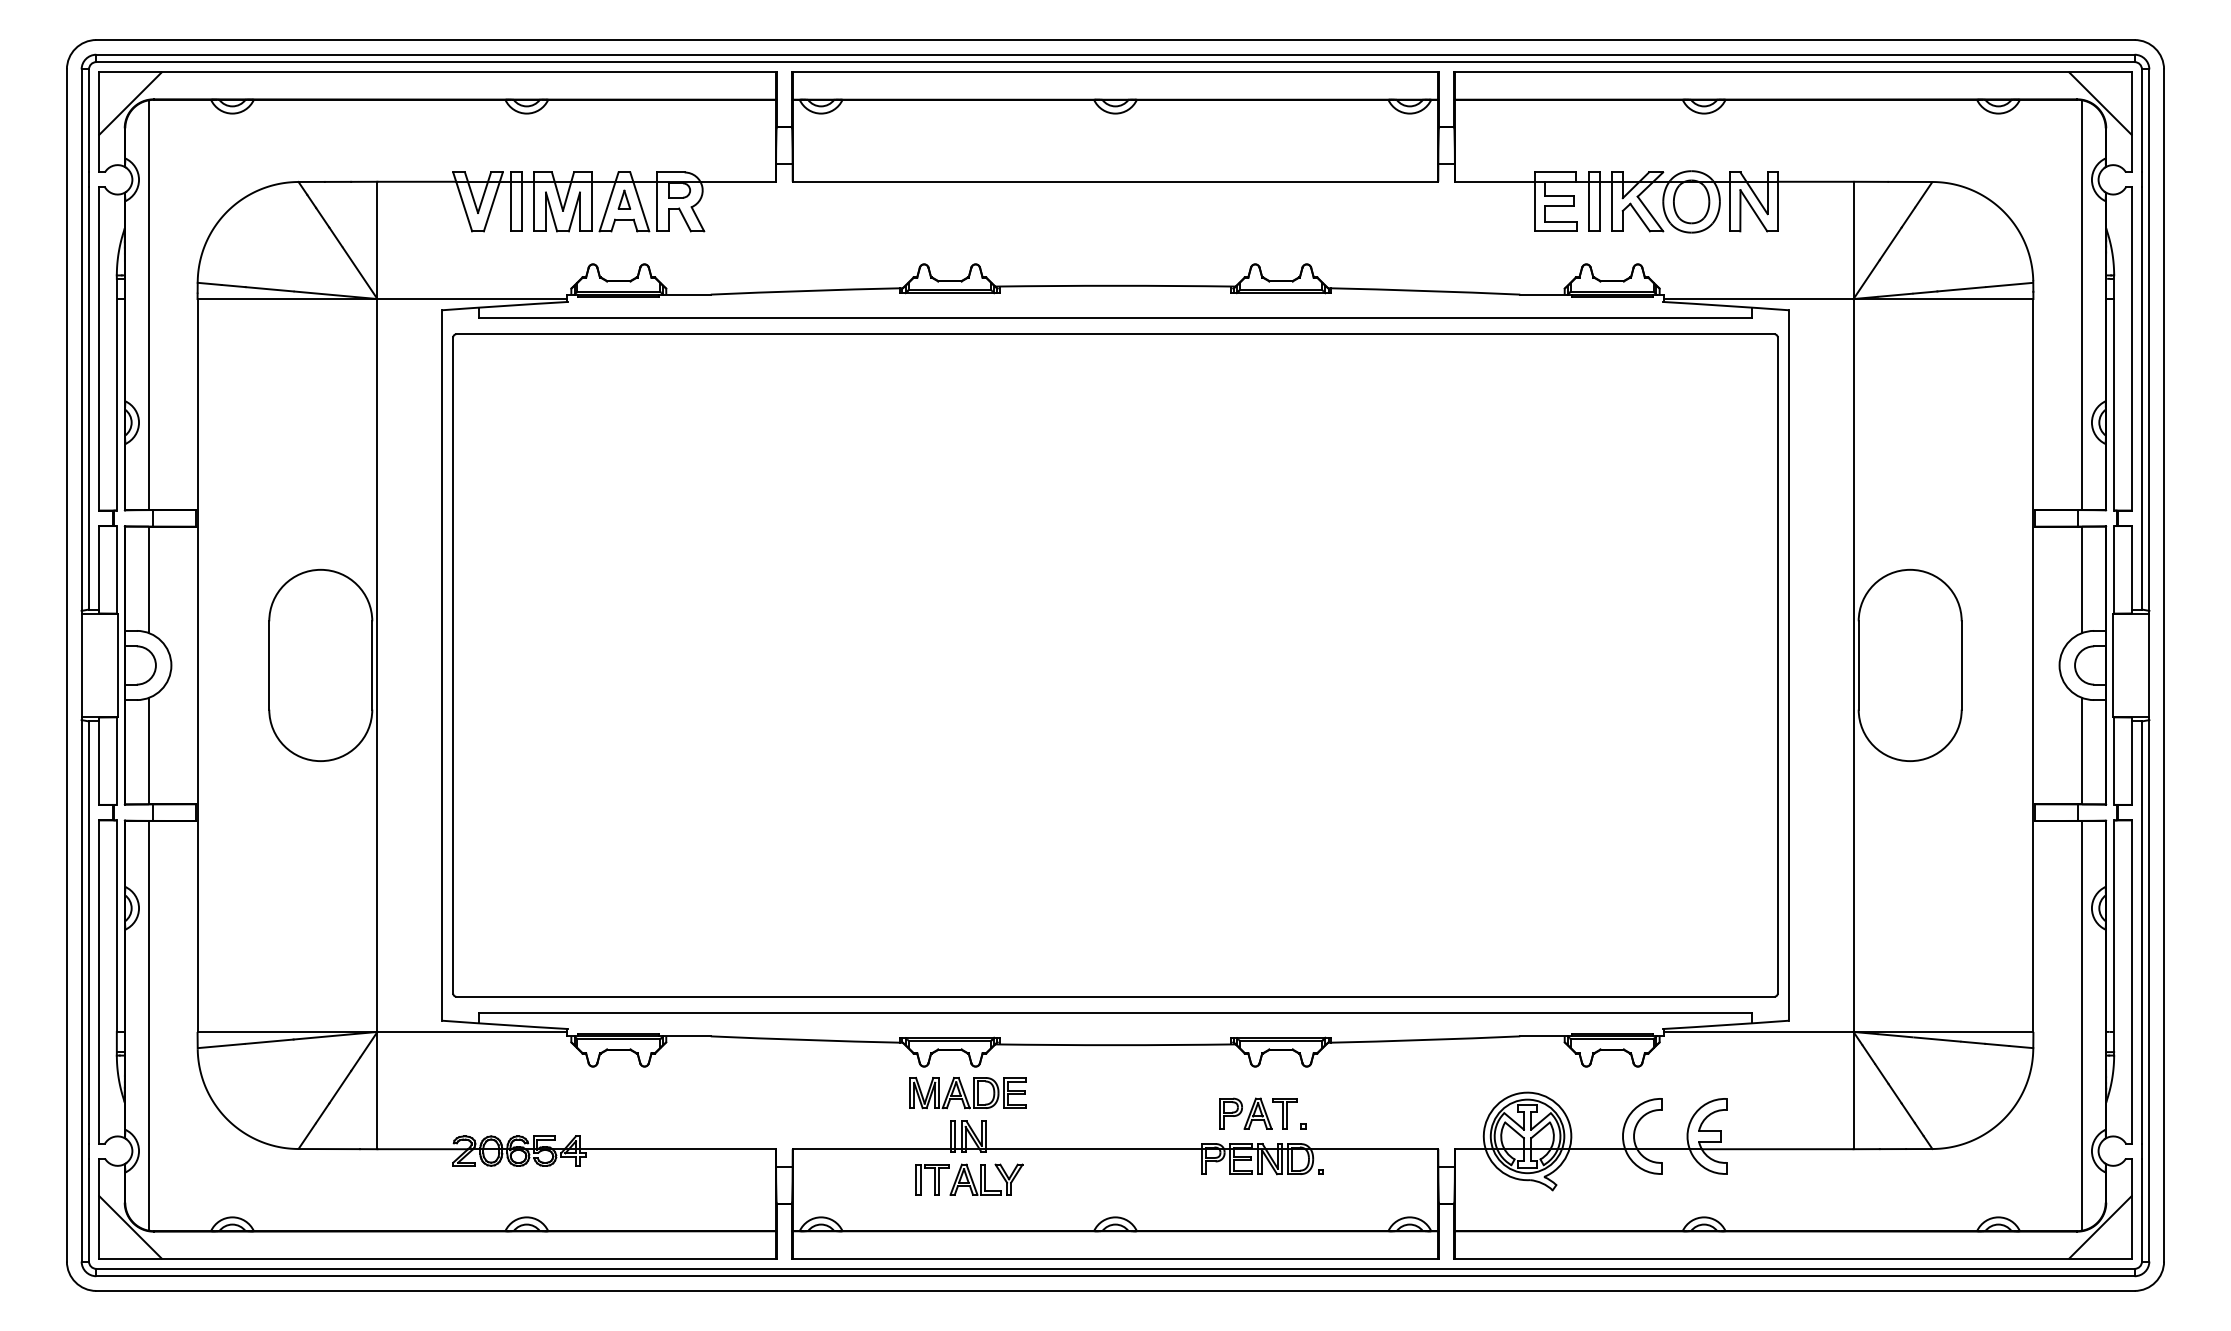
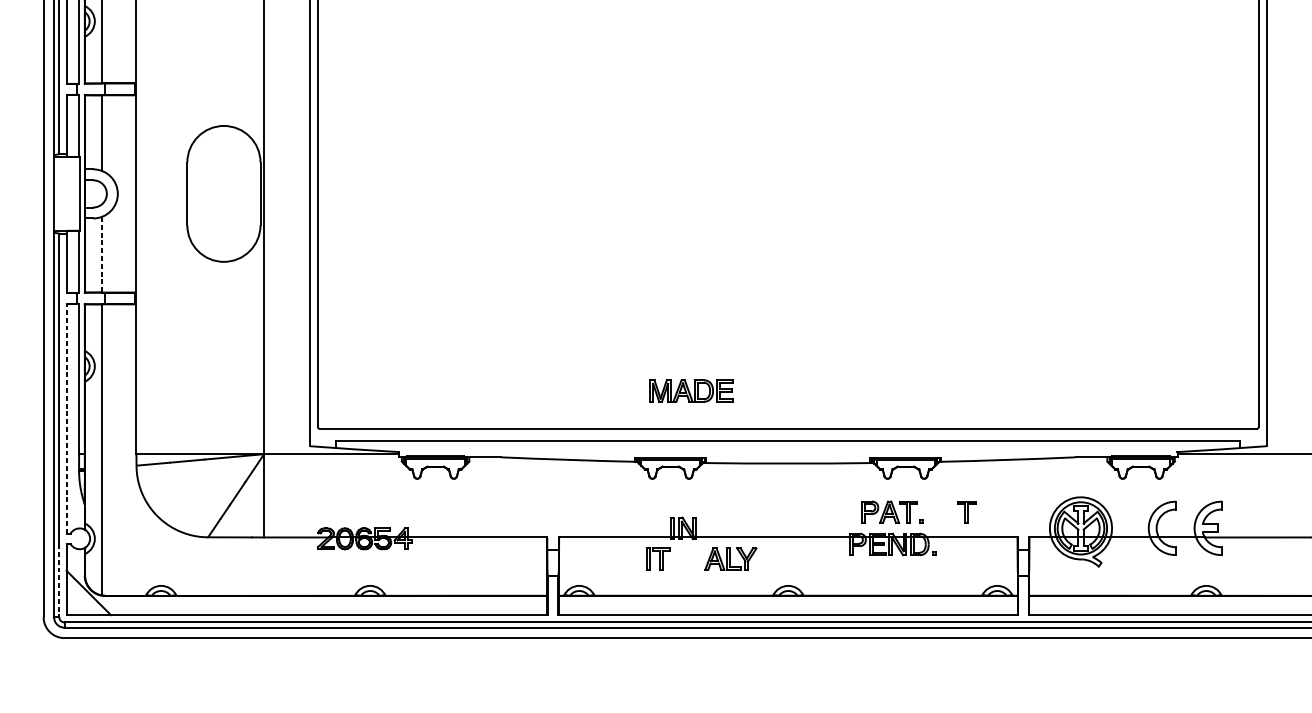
line: (148, 751) -> (101, 255), solid -> dashed
line: (99, 981) -> (66, 418), solid -> dashed
part: (967, 1093) -> (691, 391), moved
part: (1366, 1113) -> (966, 512), added
part: (986, 1179) -> (730, 558), moved
line: (89, 1210) -> (59, 580), solid -> dashed

